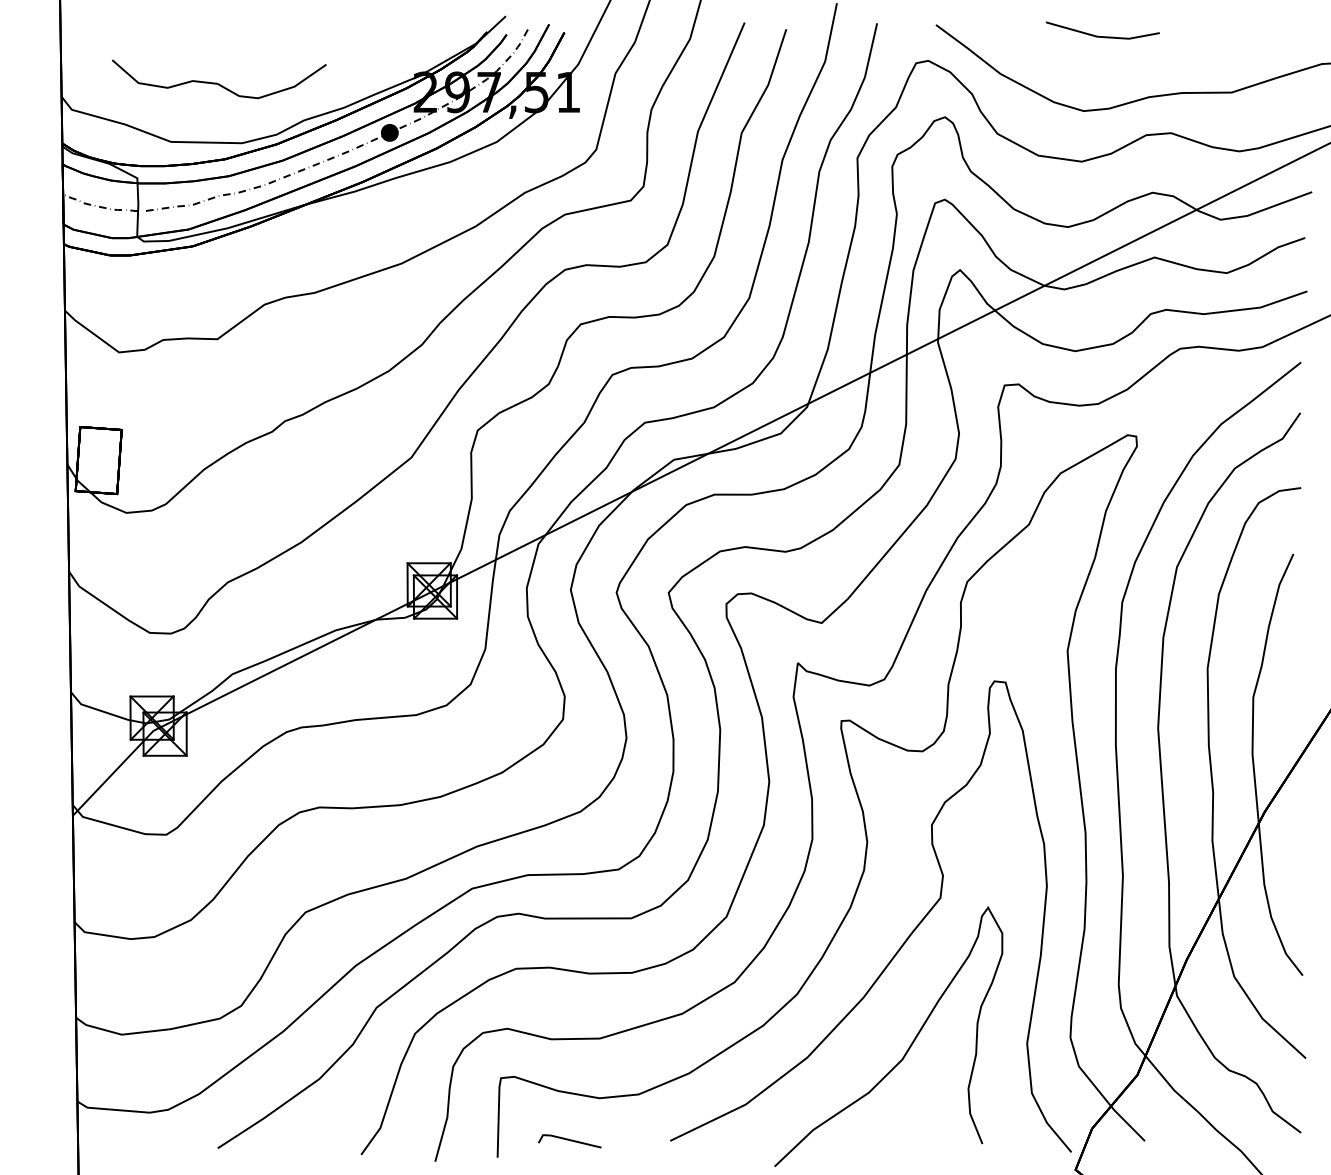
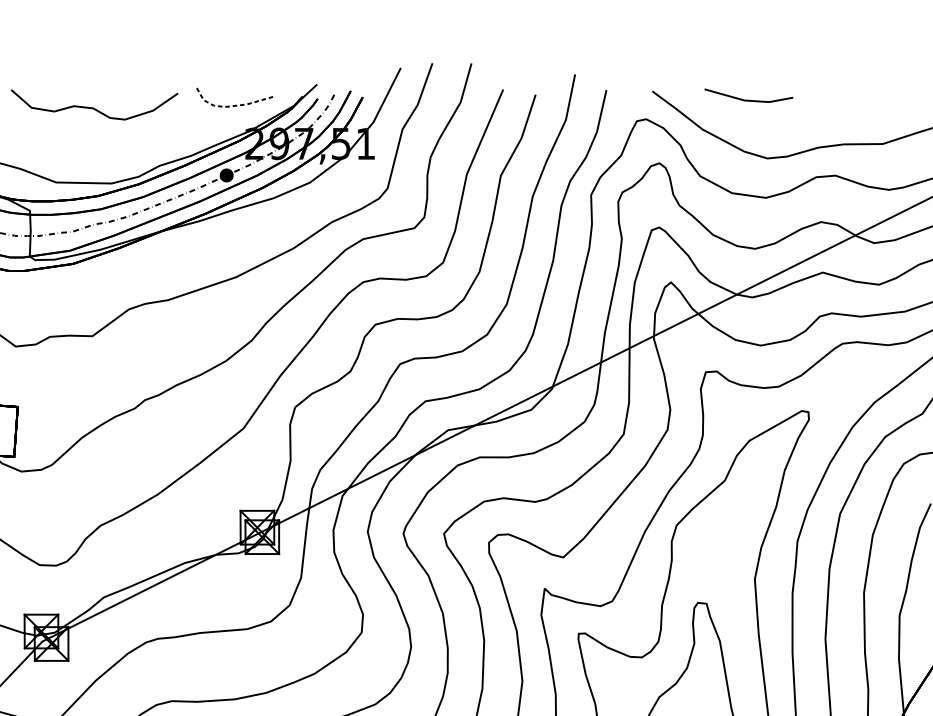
line: (1102, 36) -> (748, 100), moved
curve: (400, 42) -> (235, 105), added
curve: (217, 82) -> (93, 107), moved

